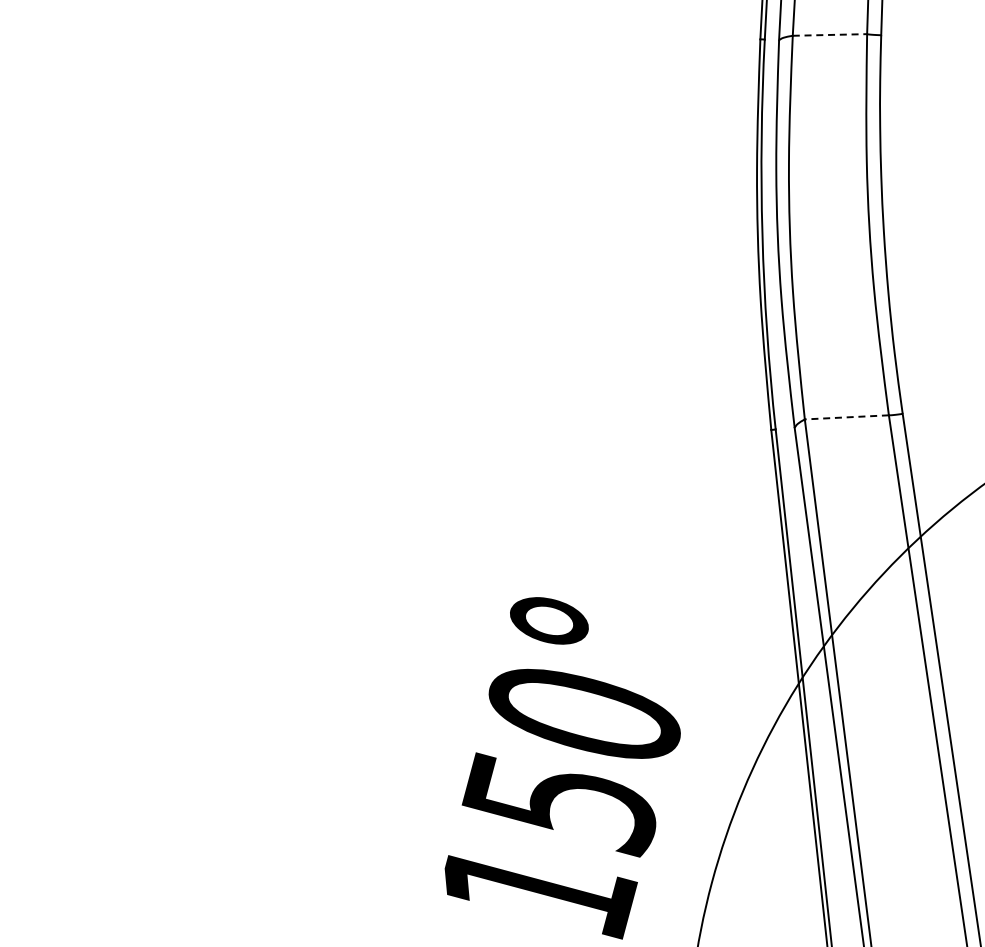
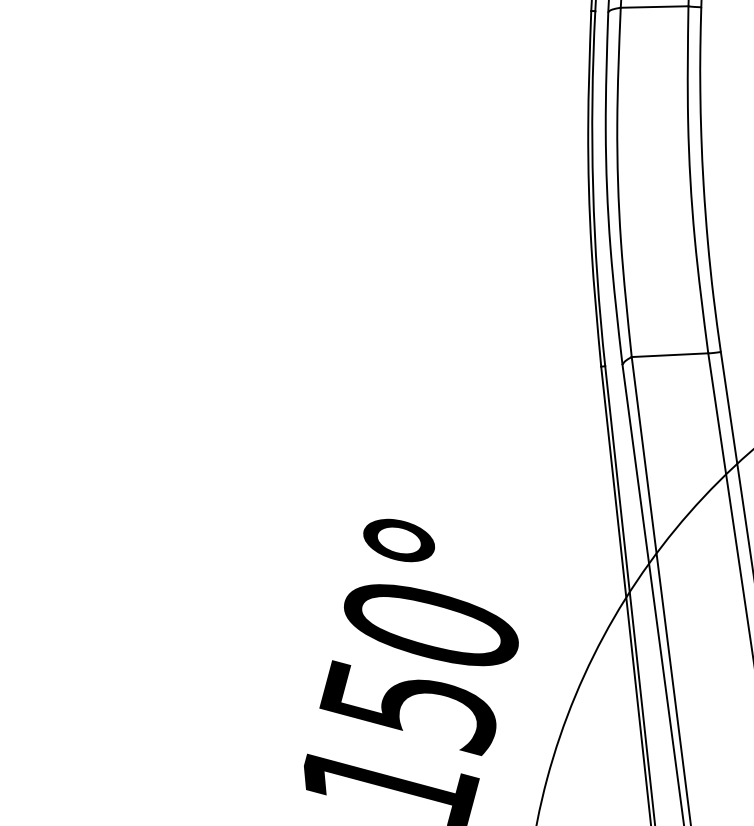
line: (830, 34) -> (655, 6), dashed -> solid
line: (846, 417) -> (669, 355), dashed -> solid

